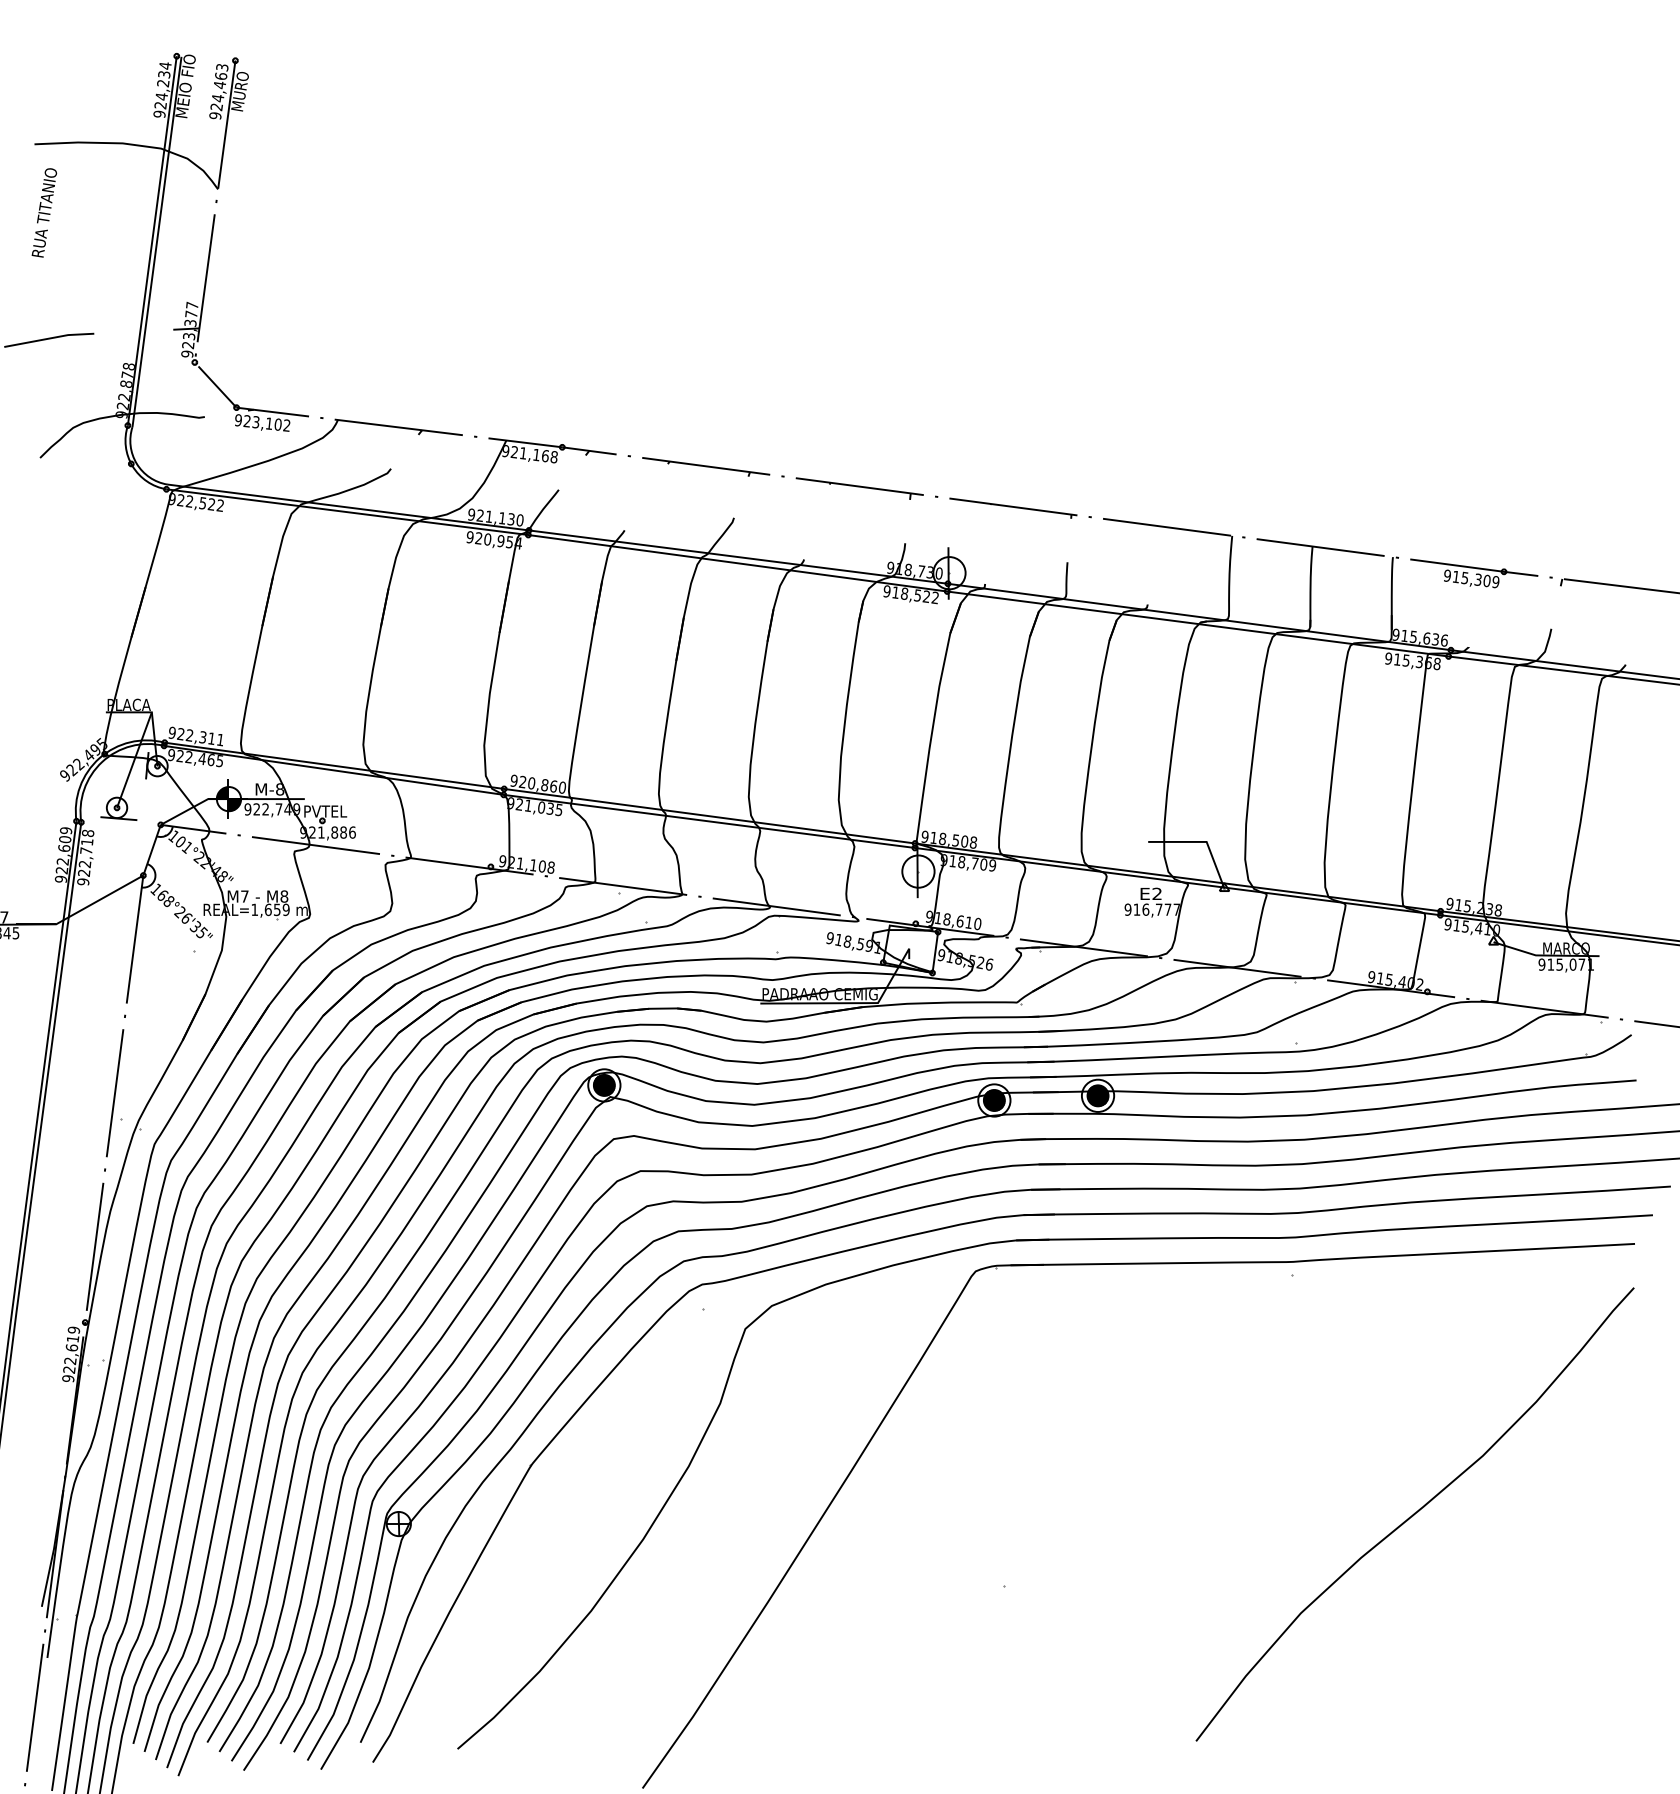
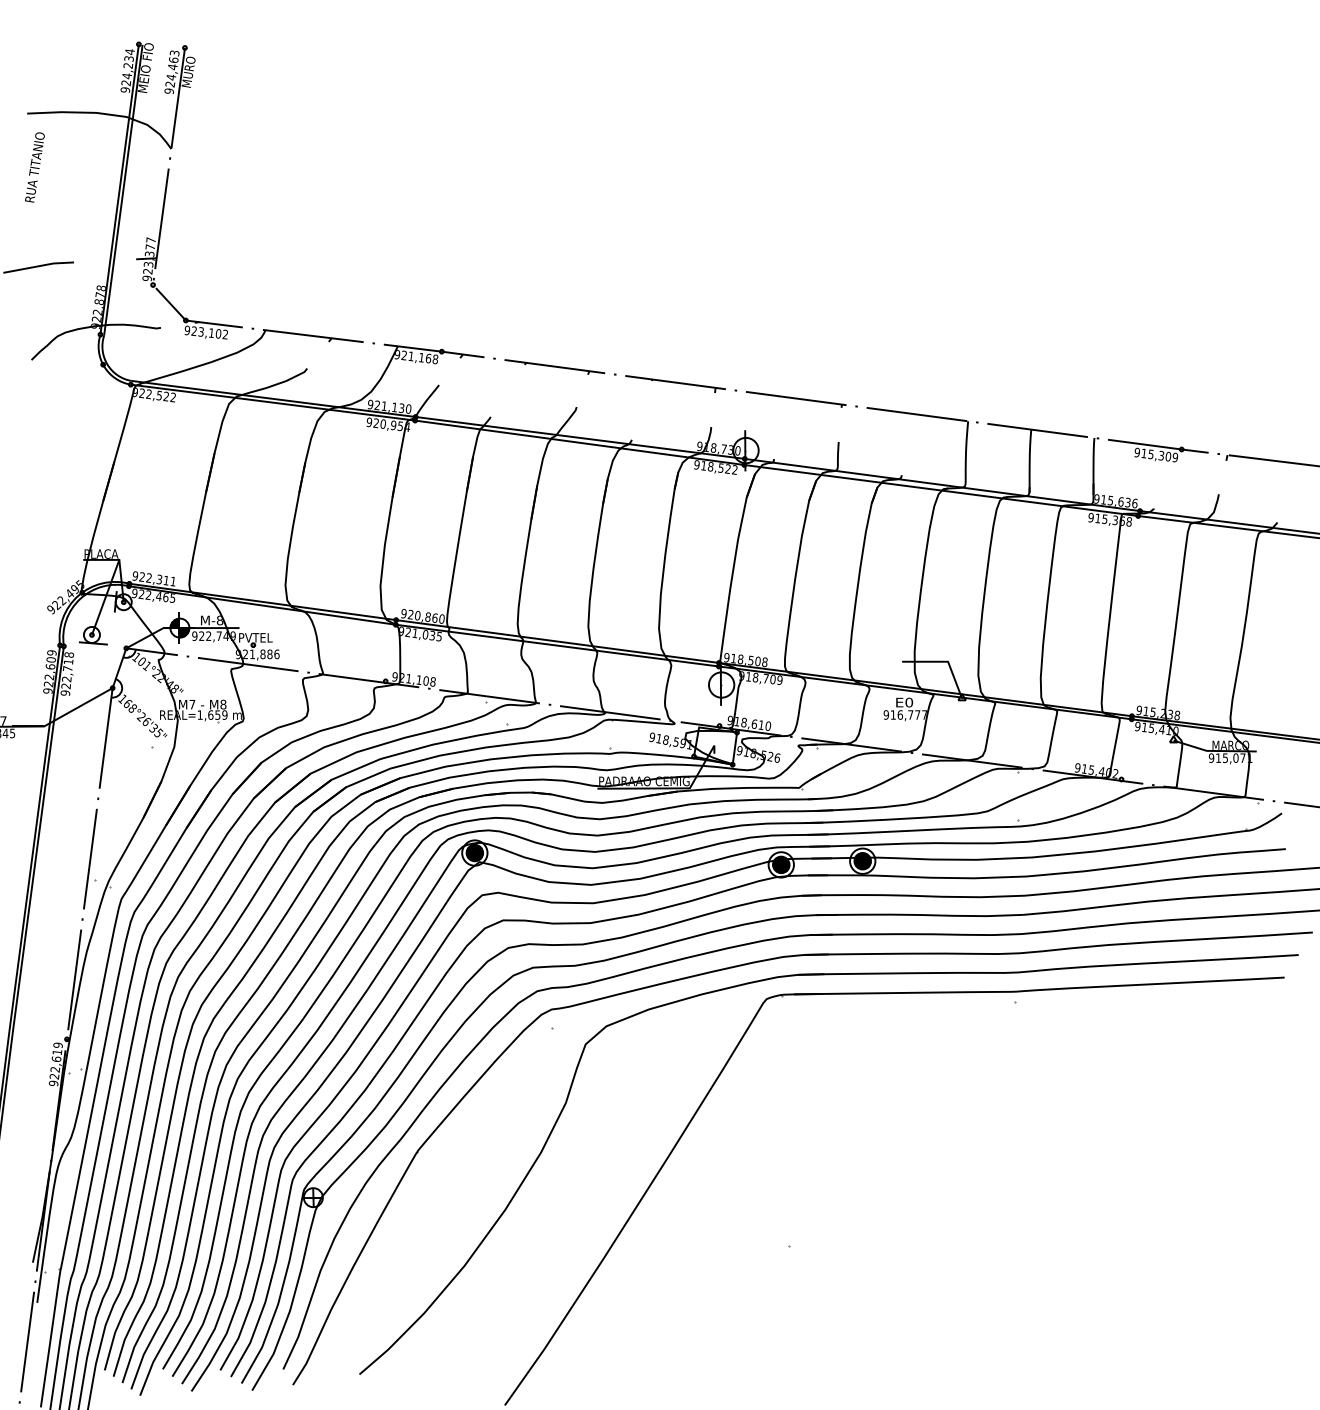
text: (1157, 893) -> (909, 702), E2 -> E0
curve: (1414, 1514) -> (1111, 1190), removed

